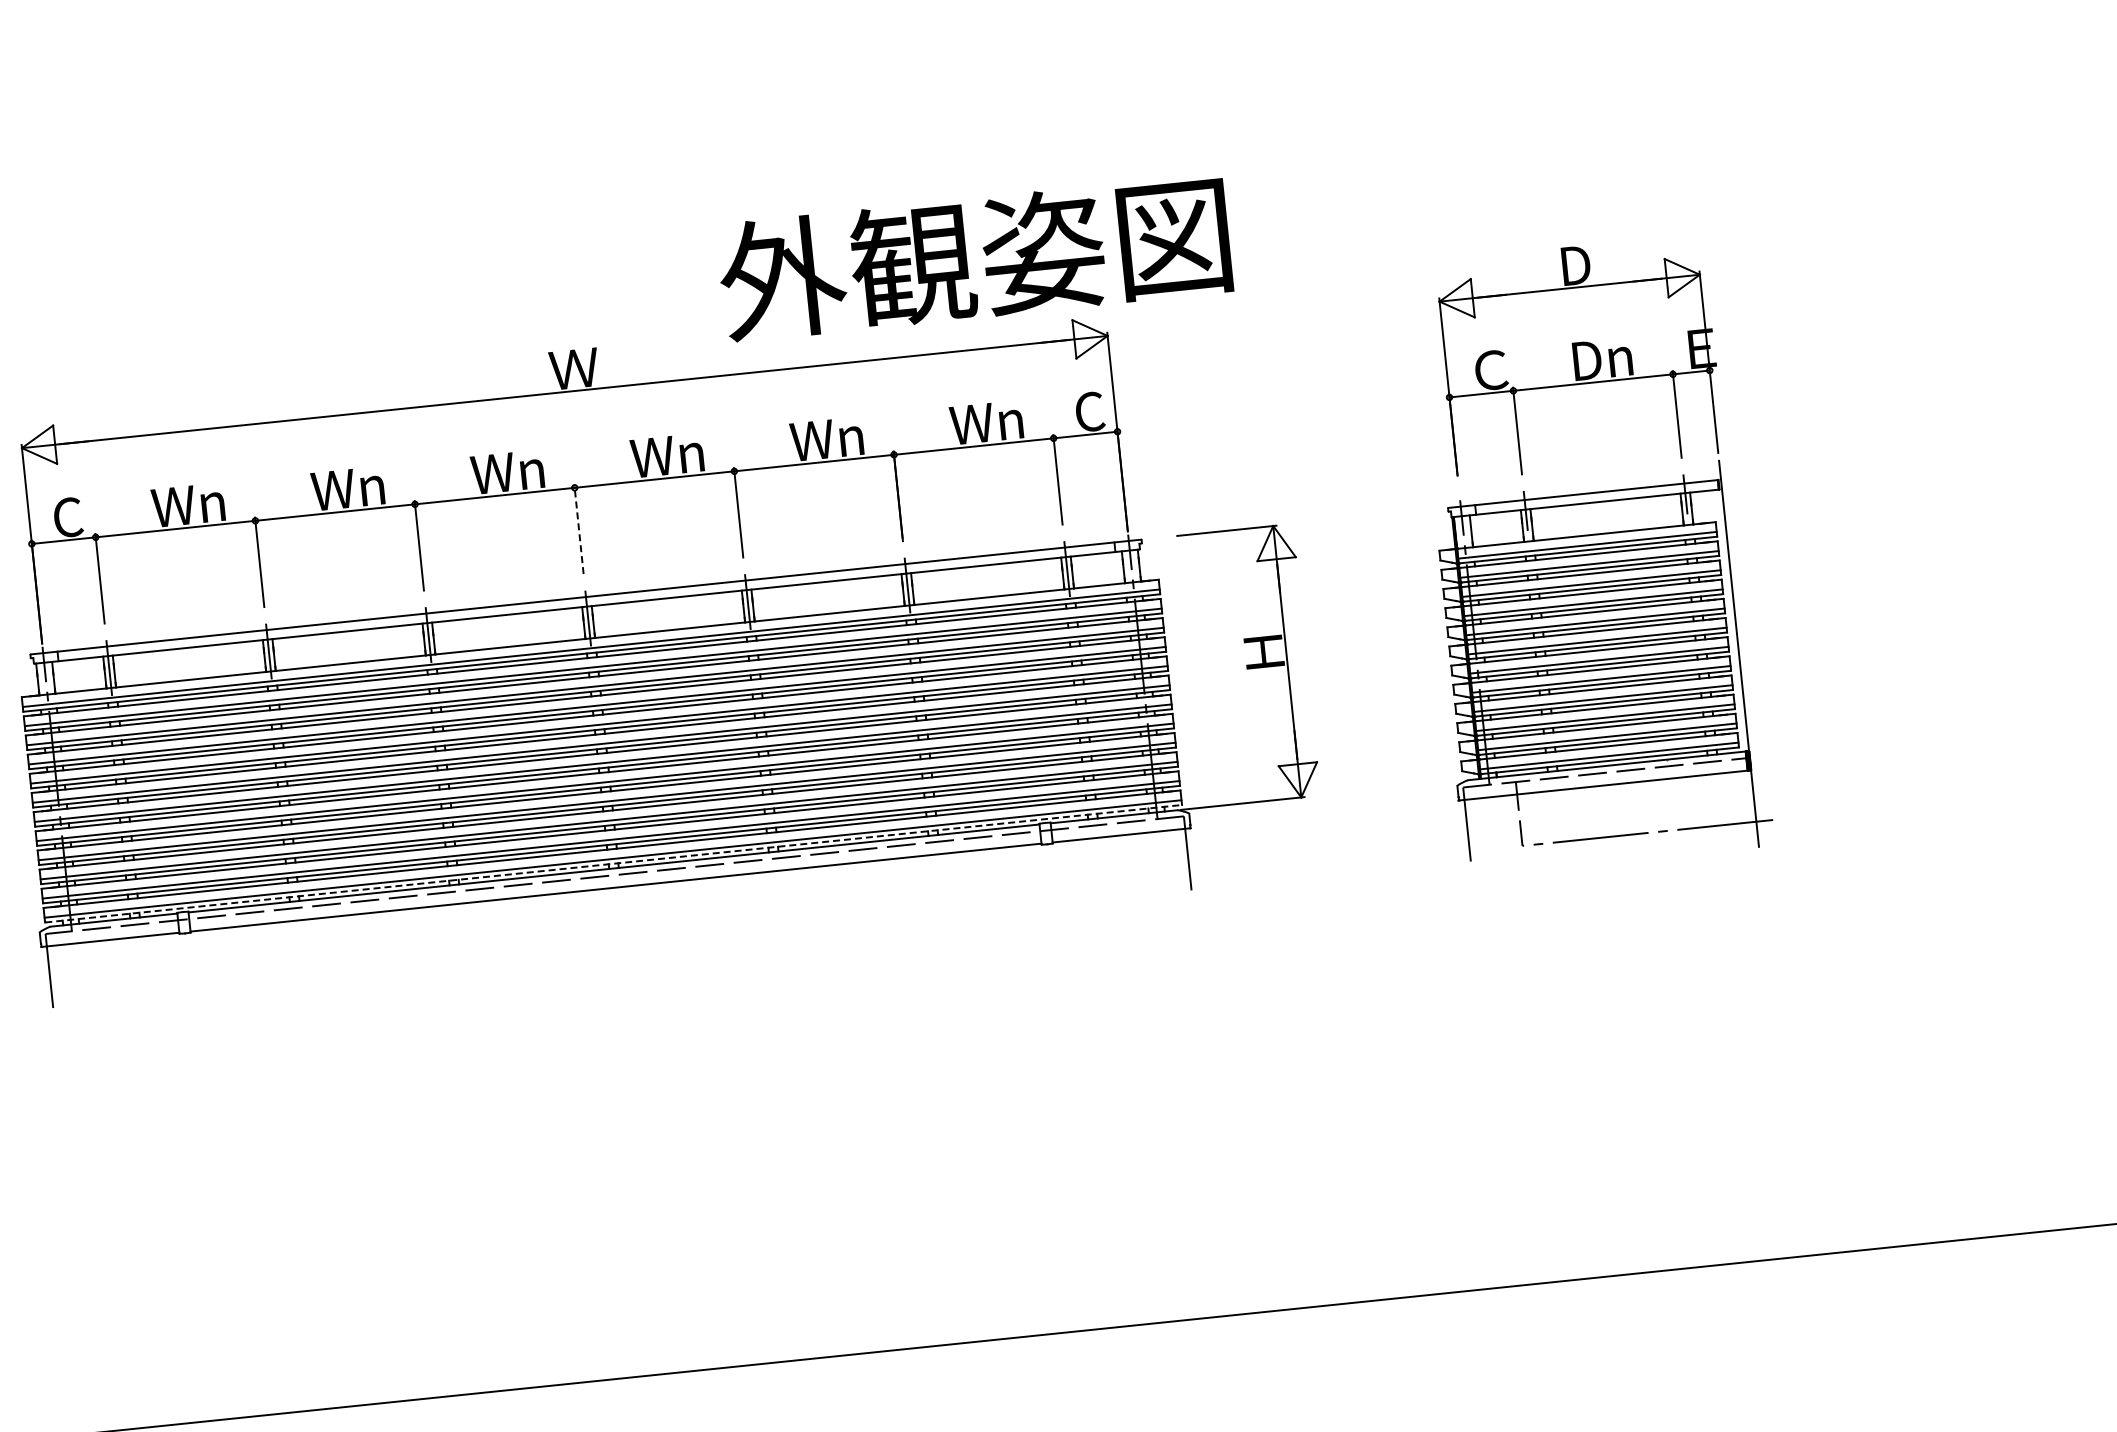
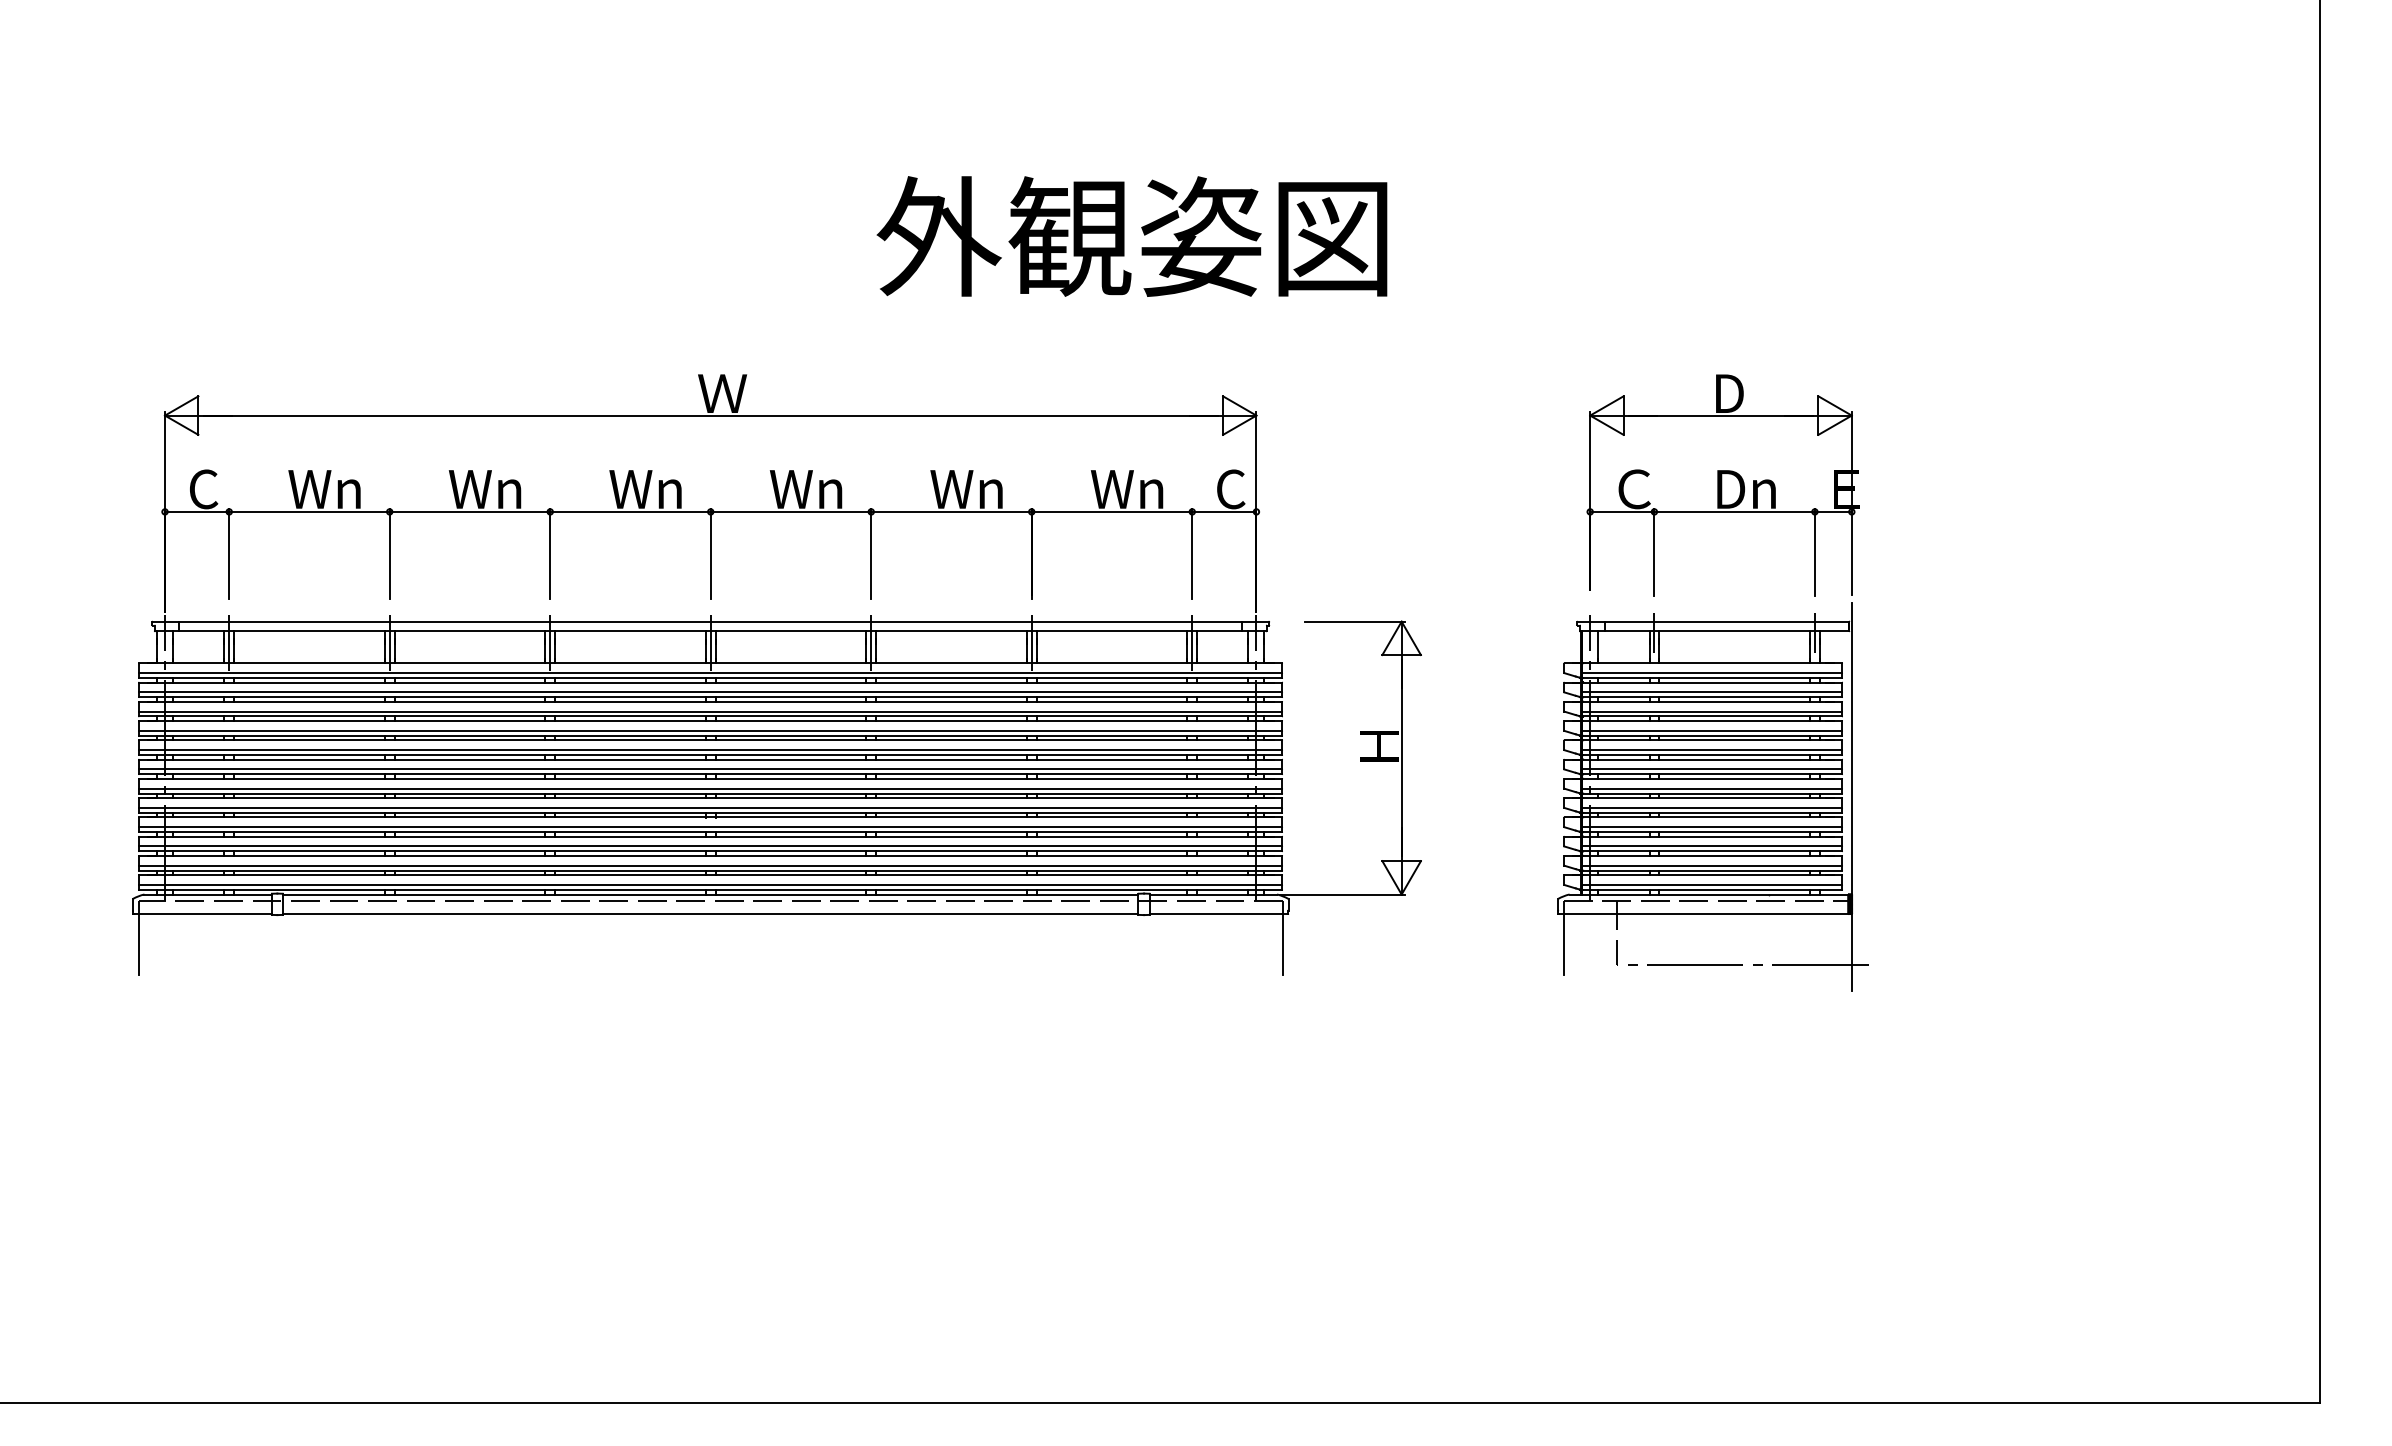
text: (973, 258) -> (1131, 236), moved
line: (578, 529) -> (710, 553), dashed -> solid
line: (614, 863) -> (711, 889), dashed -> solid

